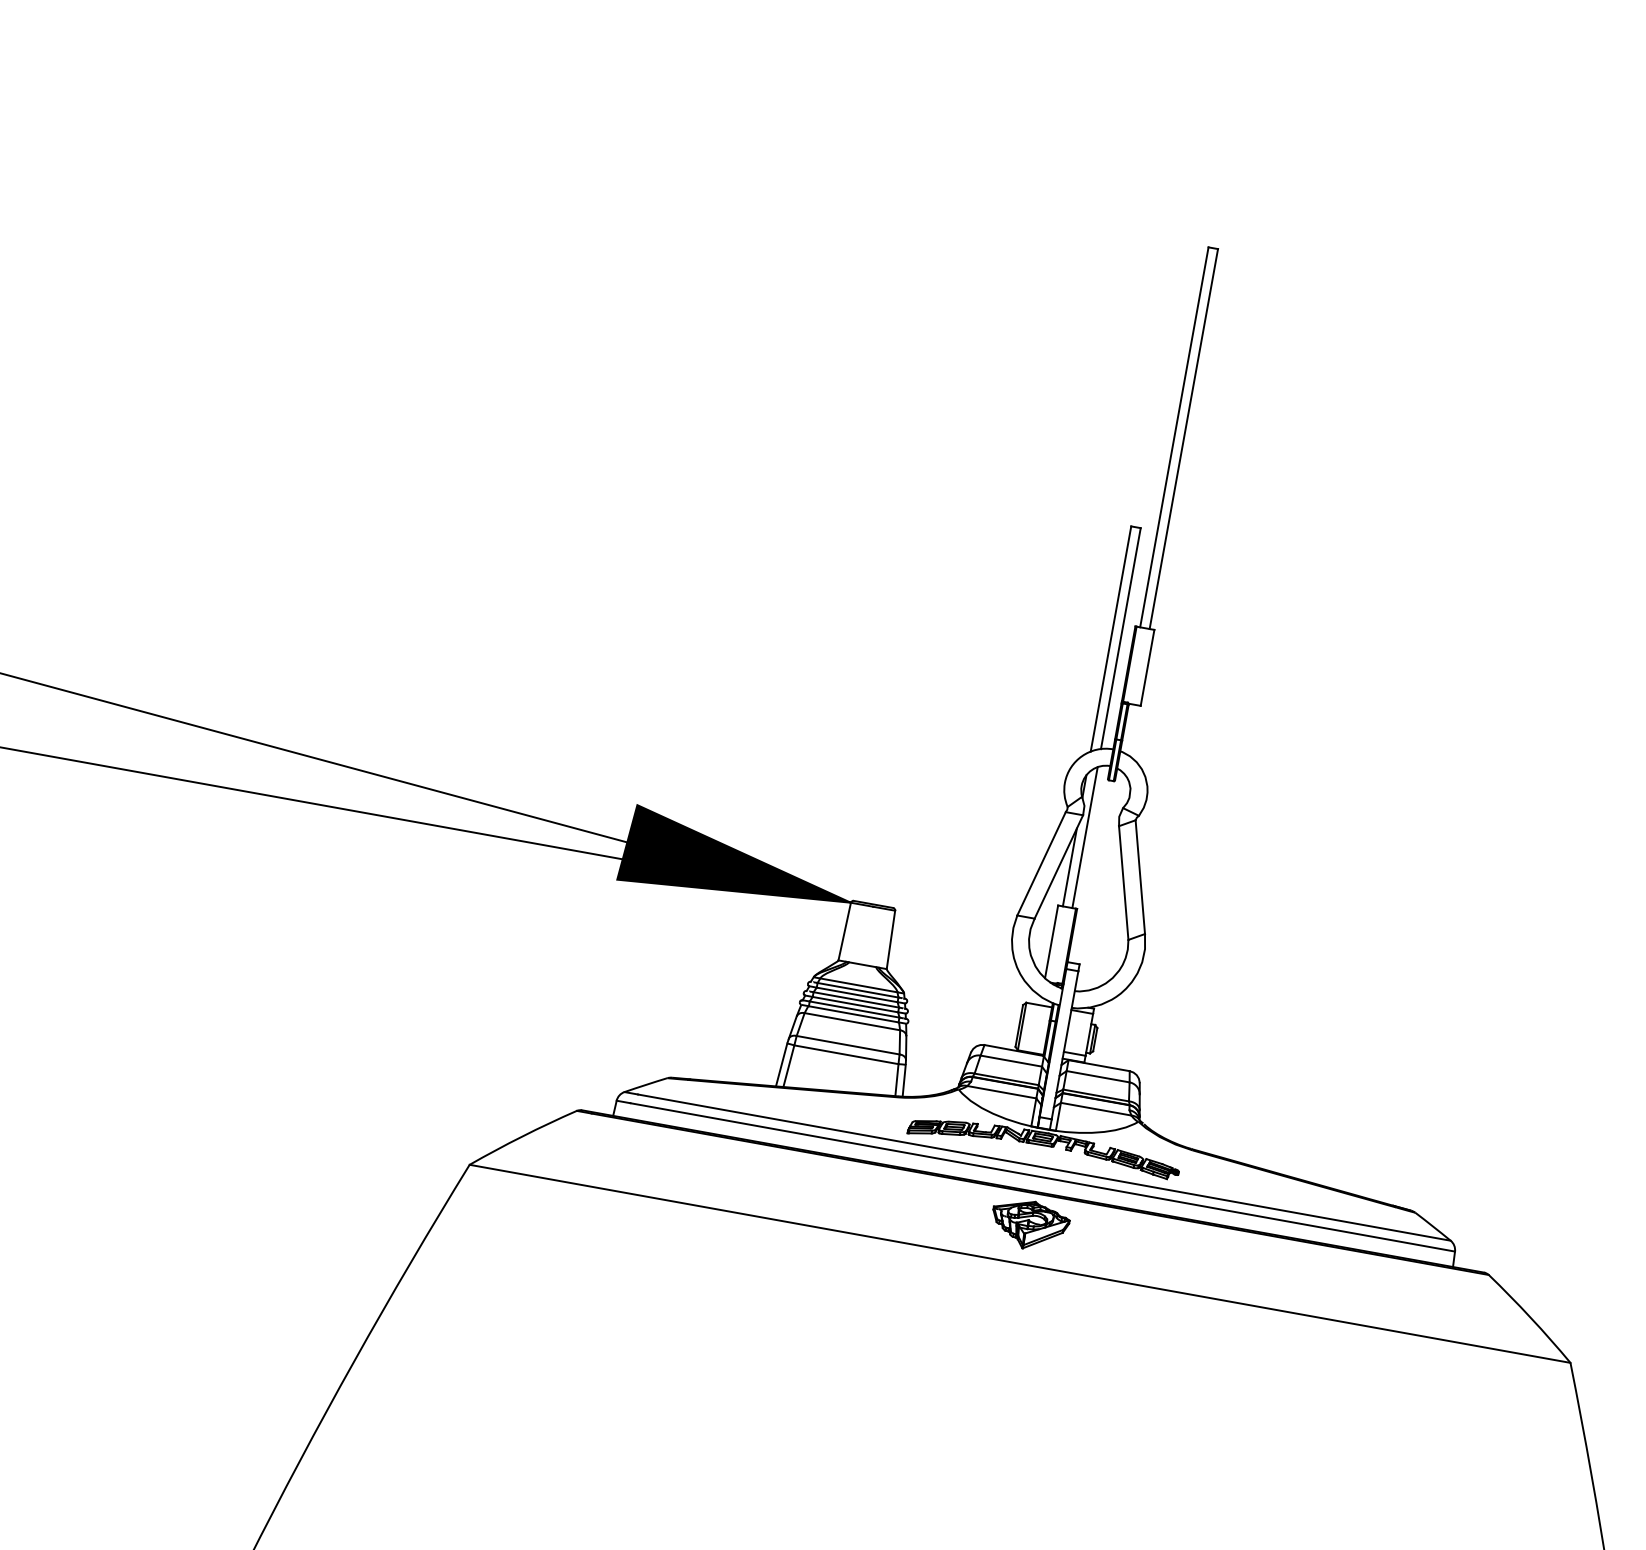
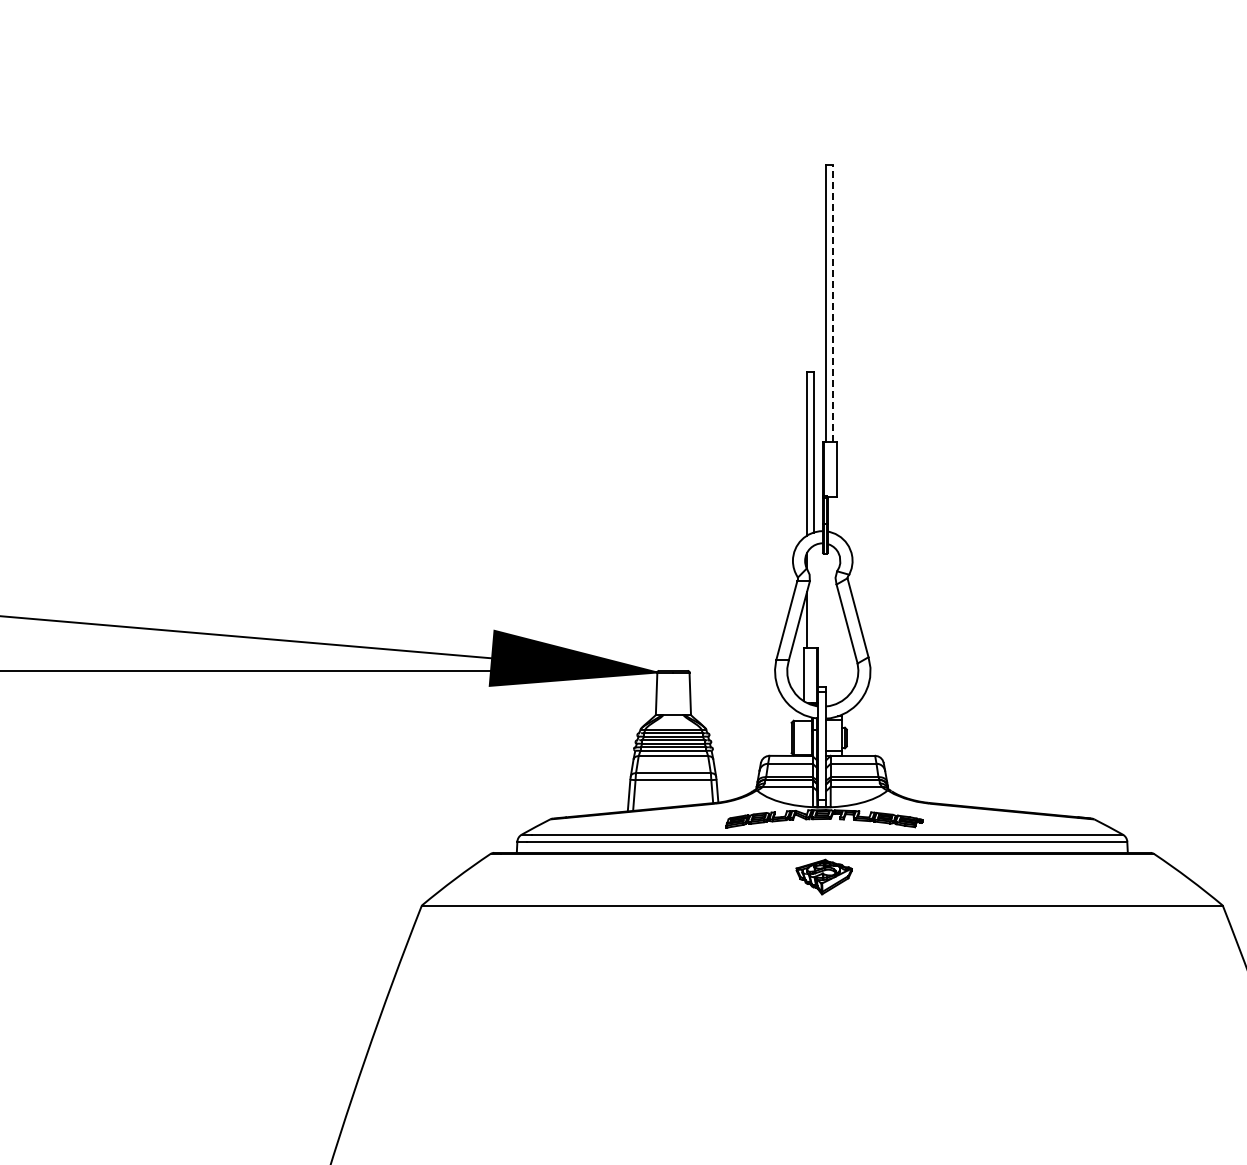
line: (1184, 439) -> (833, 303), solid -> dashed
line: (1085, 837) -> (814, 596), removed

